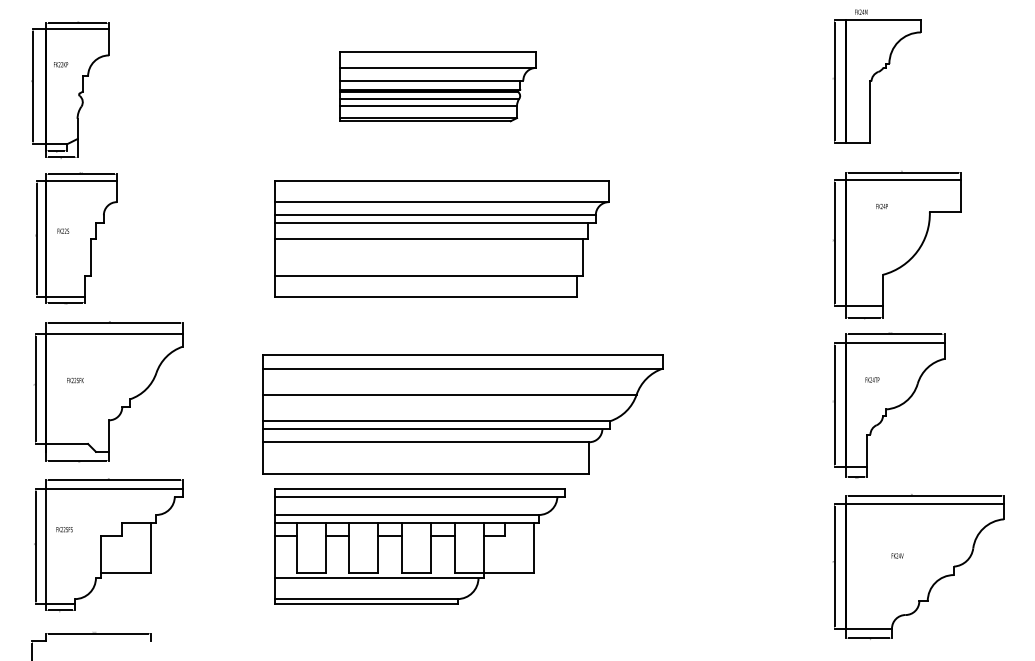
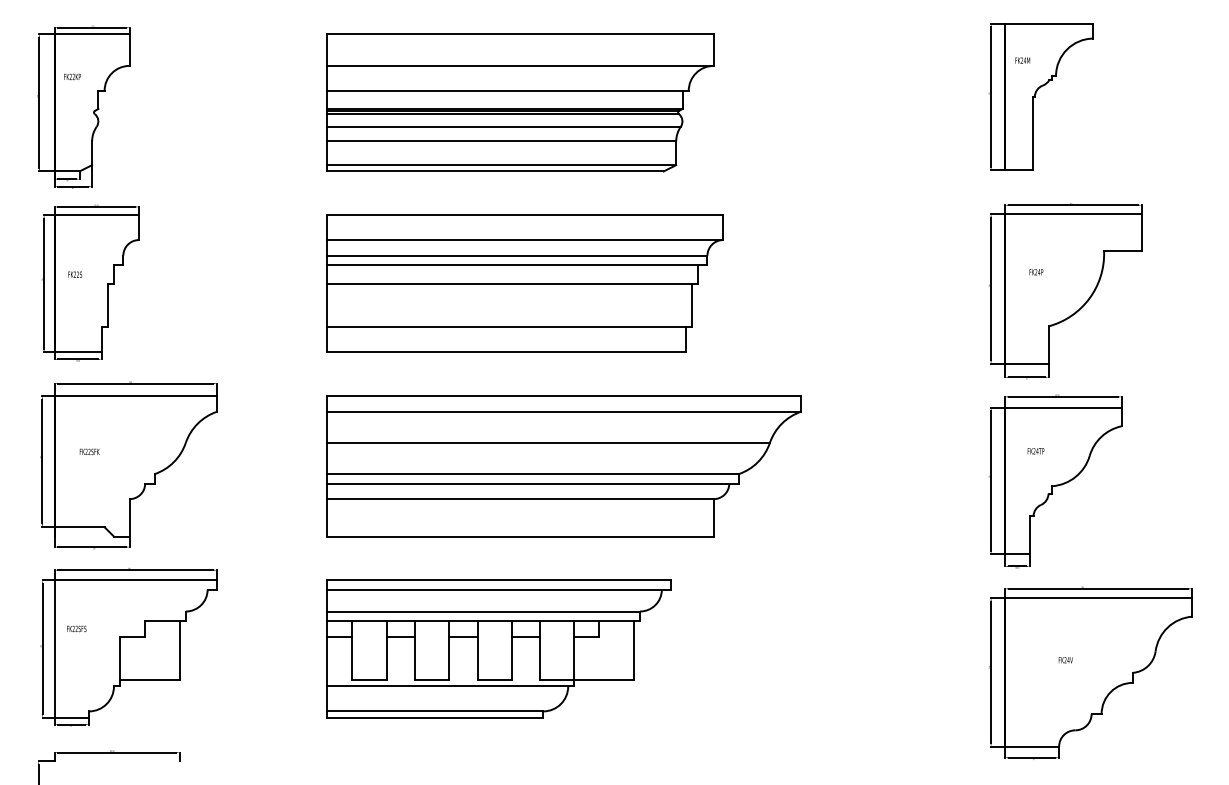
text: (861, 12) -> (1022, 60), moved
part: (438, 86) -> (520, 102), size x1.67
text: (882, 206) -> (1036, 272), moved
part: (462, 414) -> (563, 466), moved

